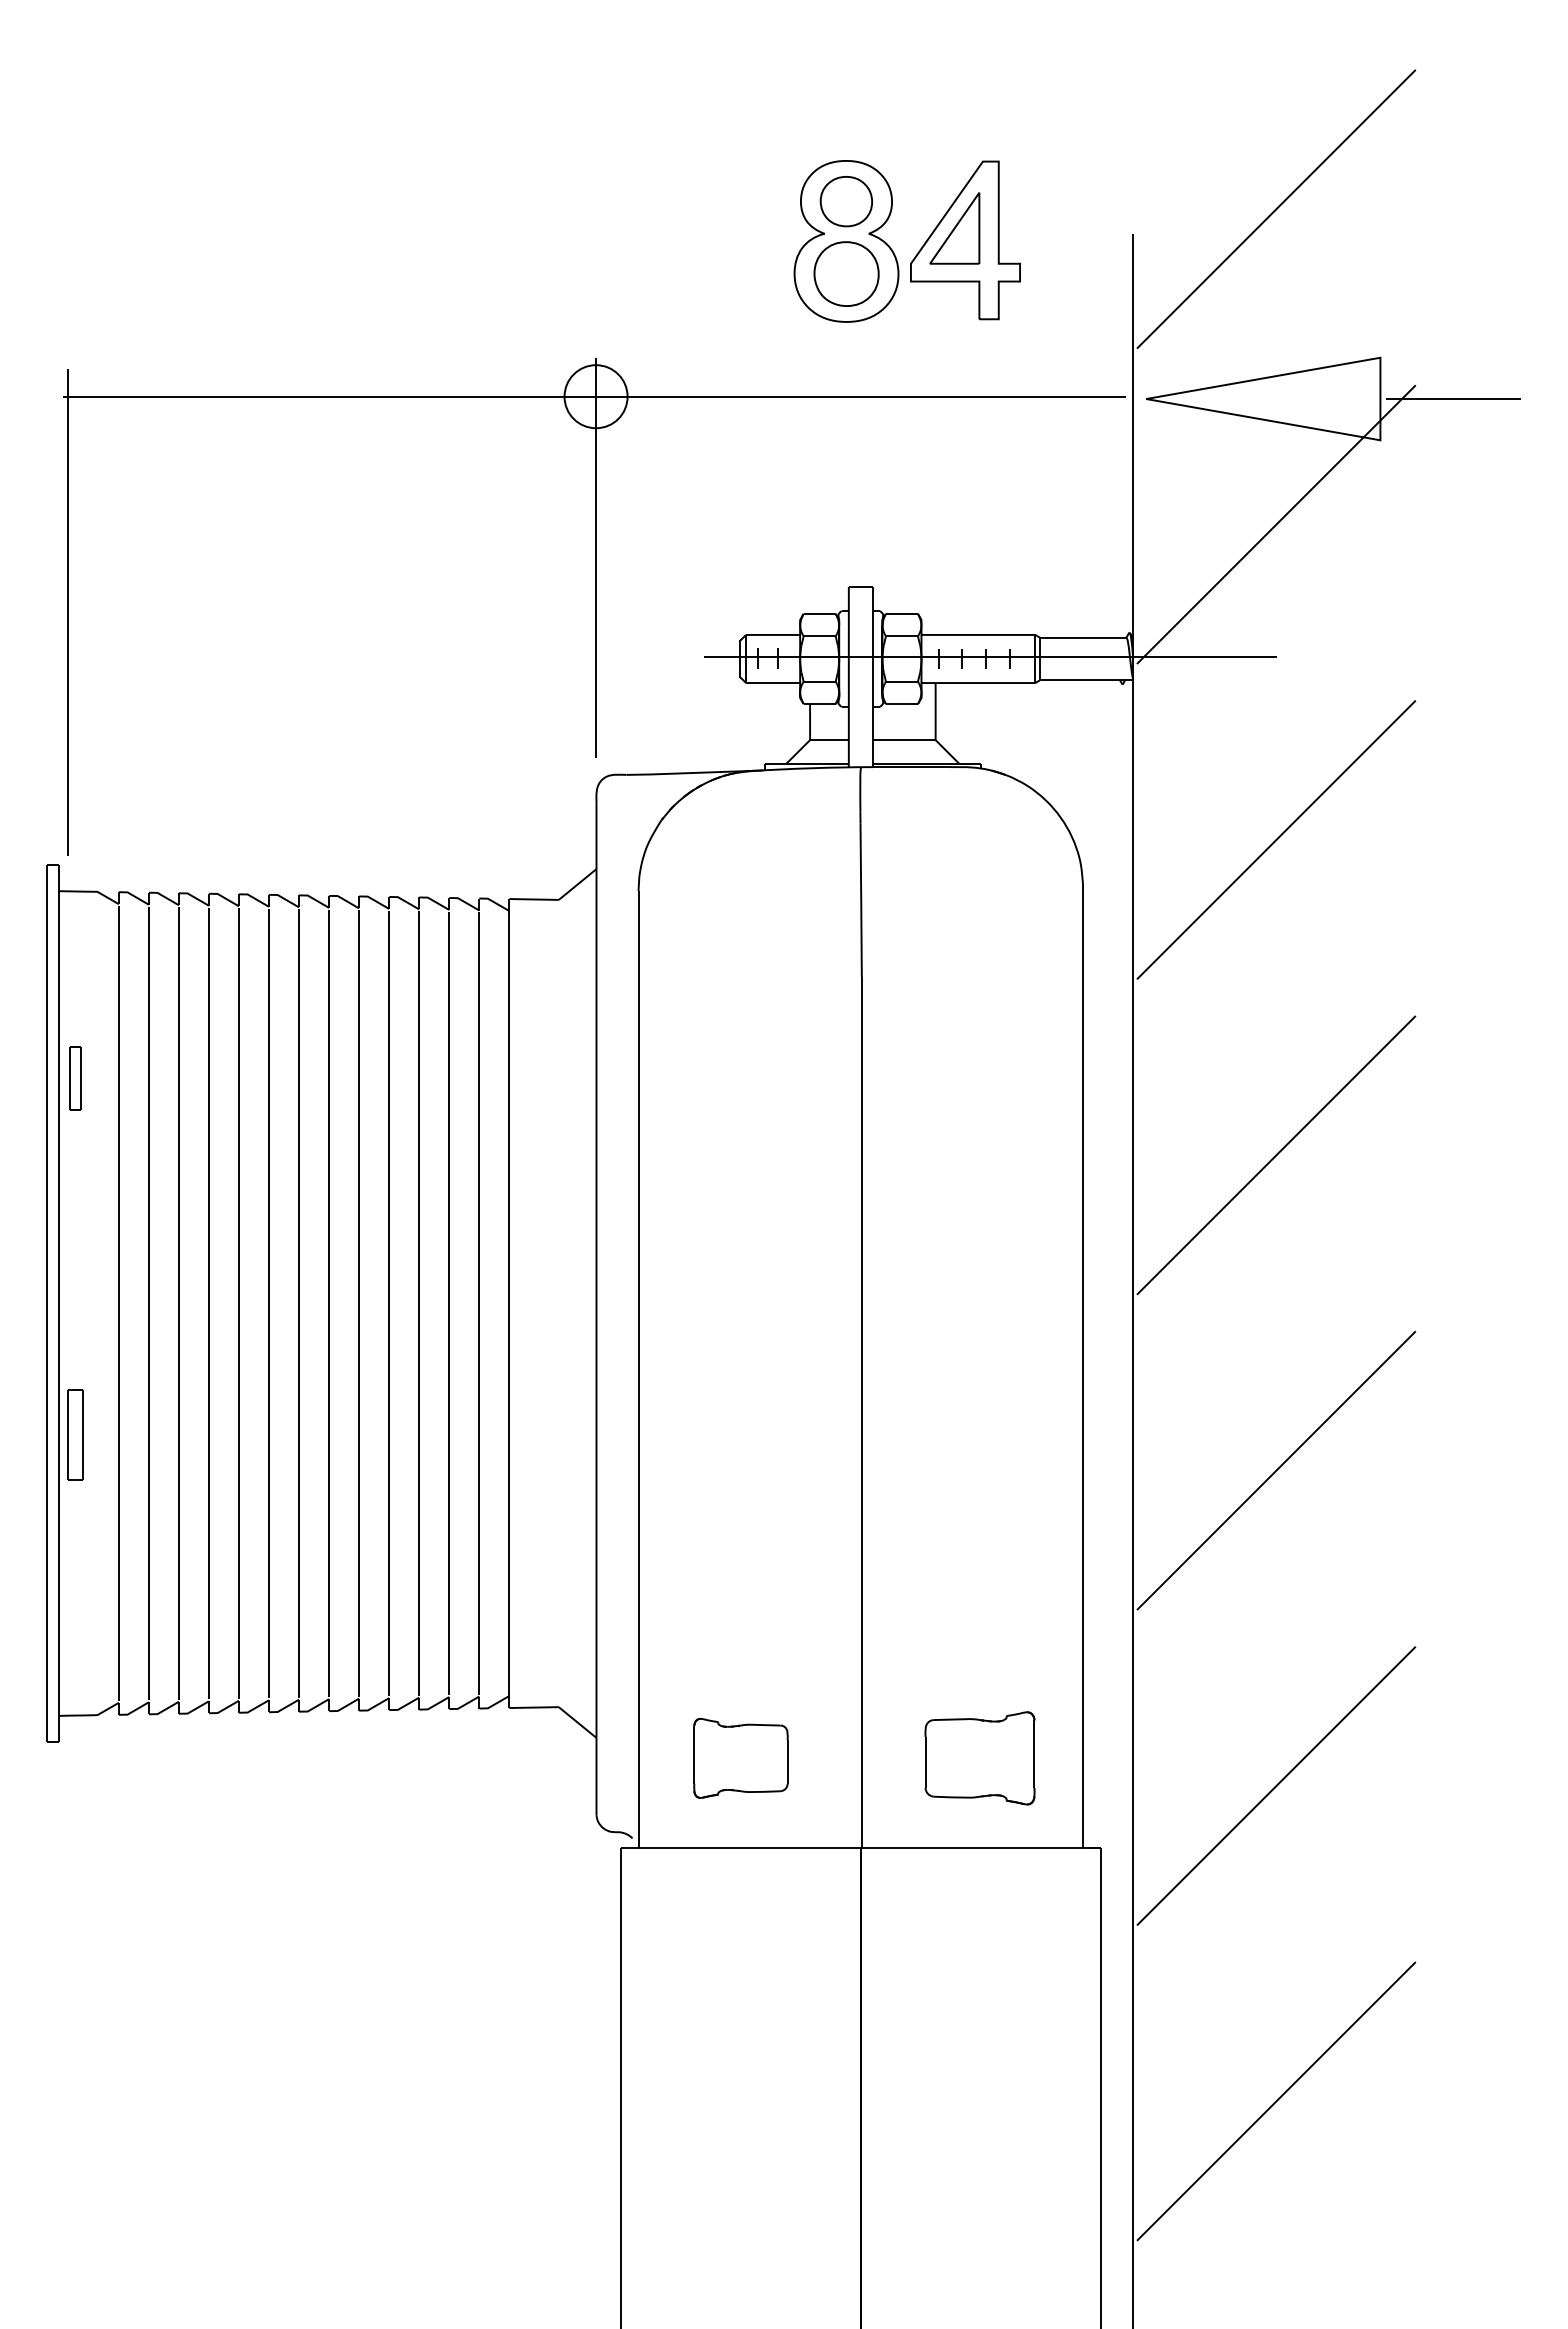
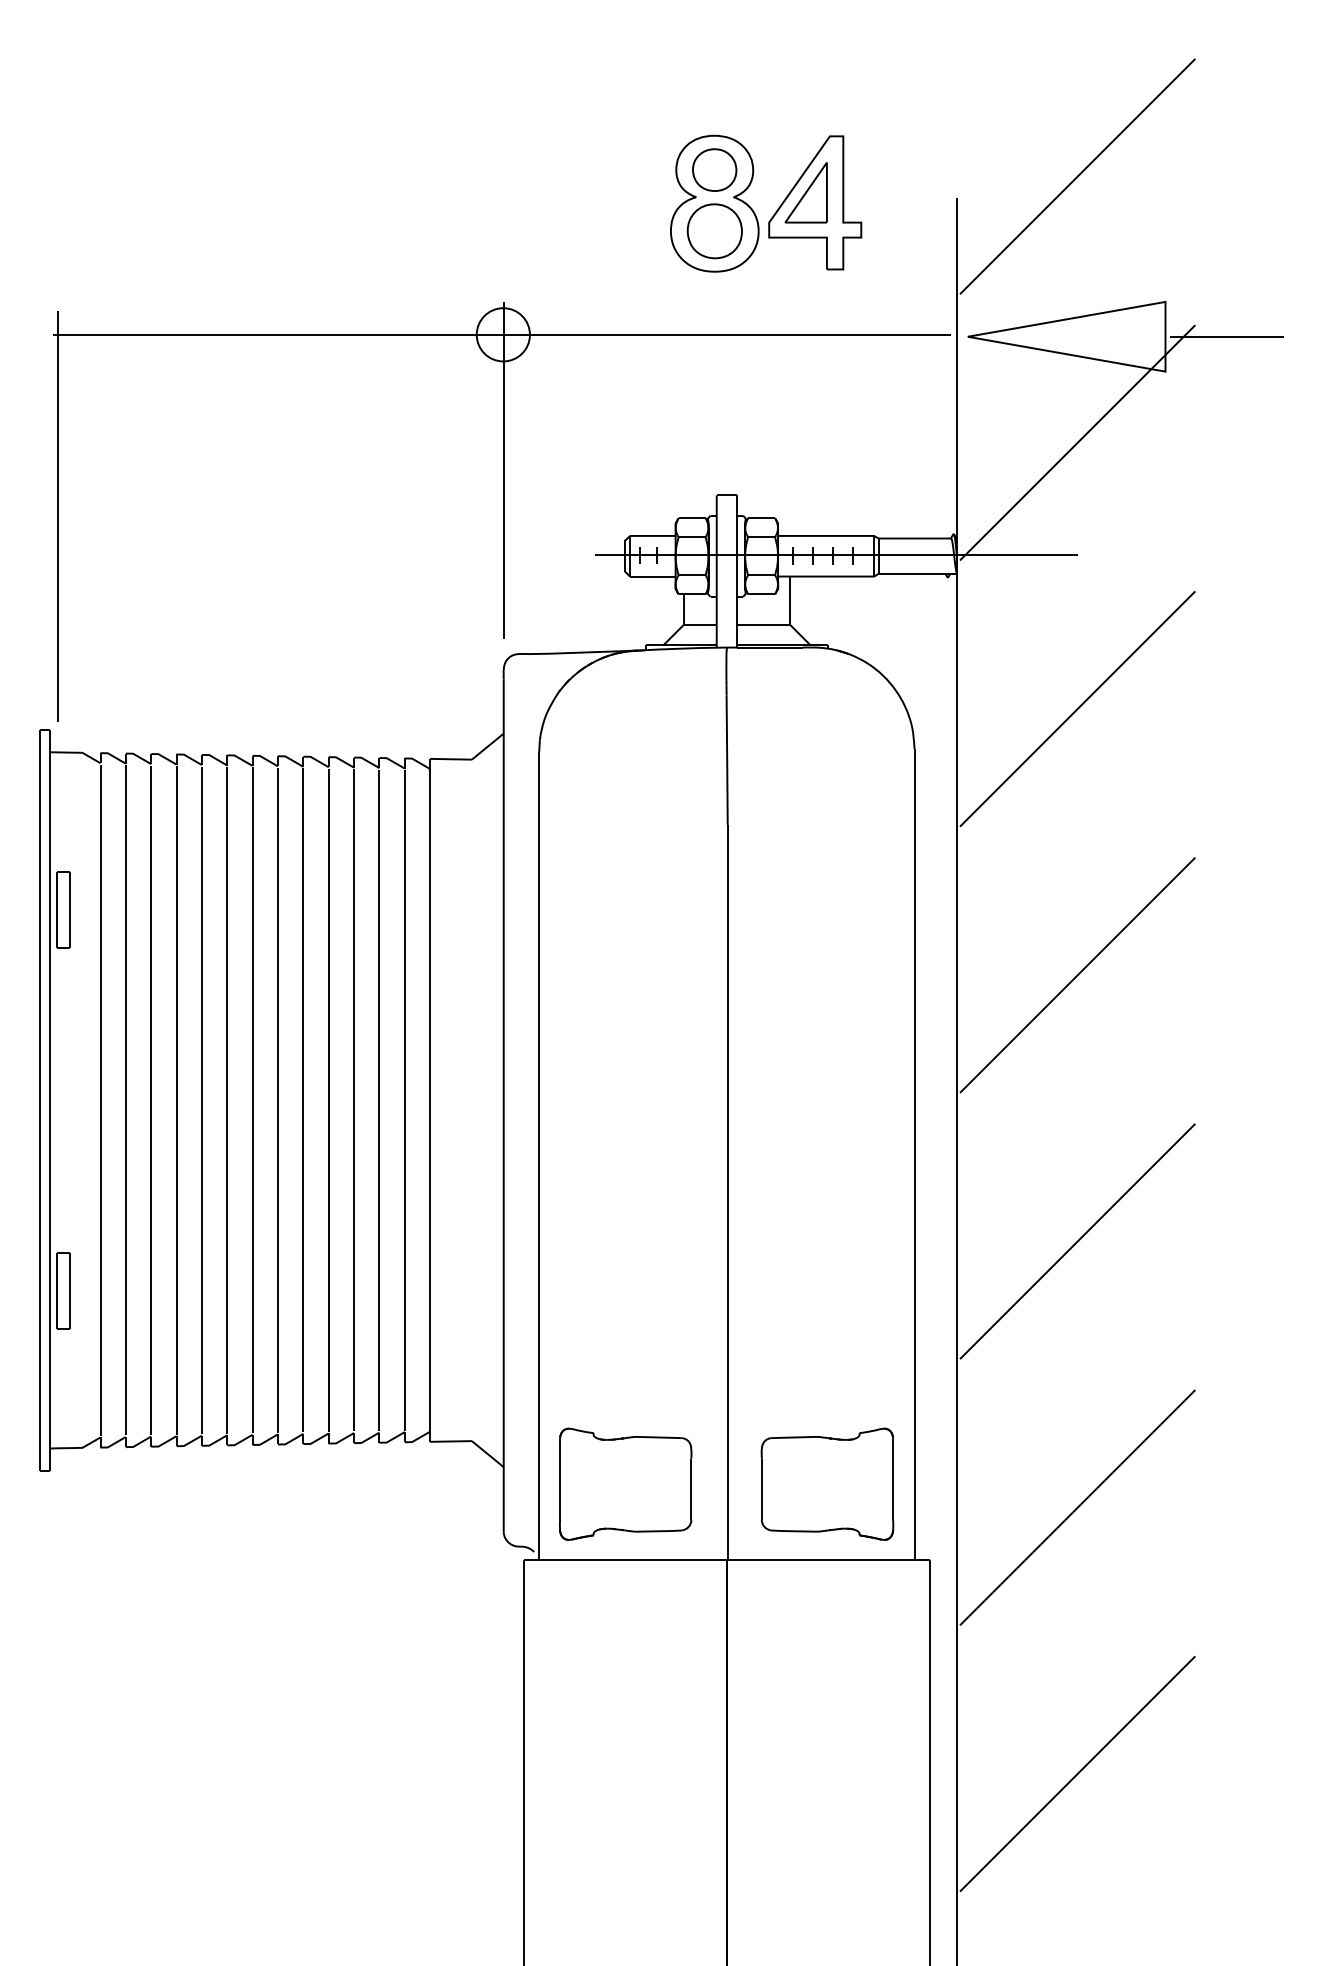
part: (75, 1077) -> (63, 909), size x1.43
part: (75, 1434) -> (63, 1290), moved
part: (740, 1758) -> (625, 1484), size x1.67
part: (979, 1758) -> (827, 1484), size x1.43

